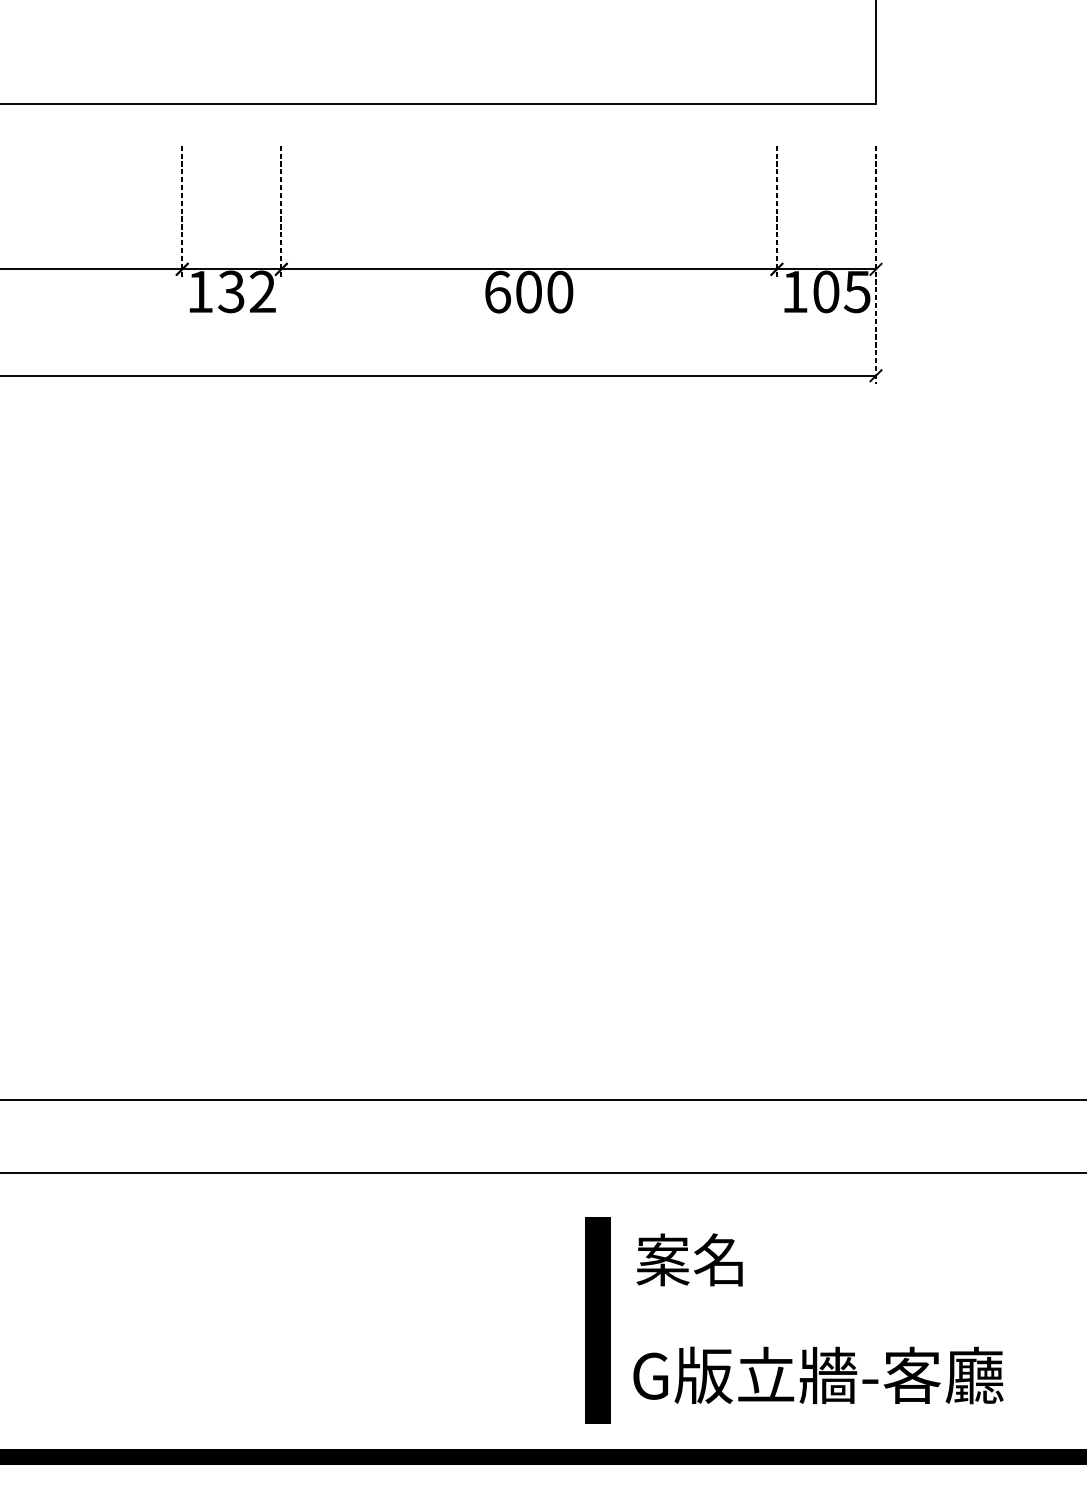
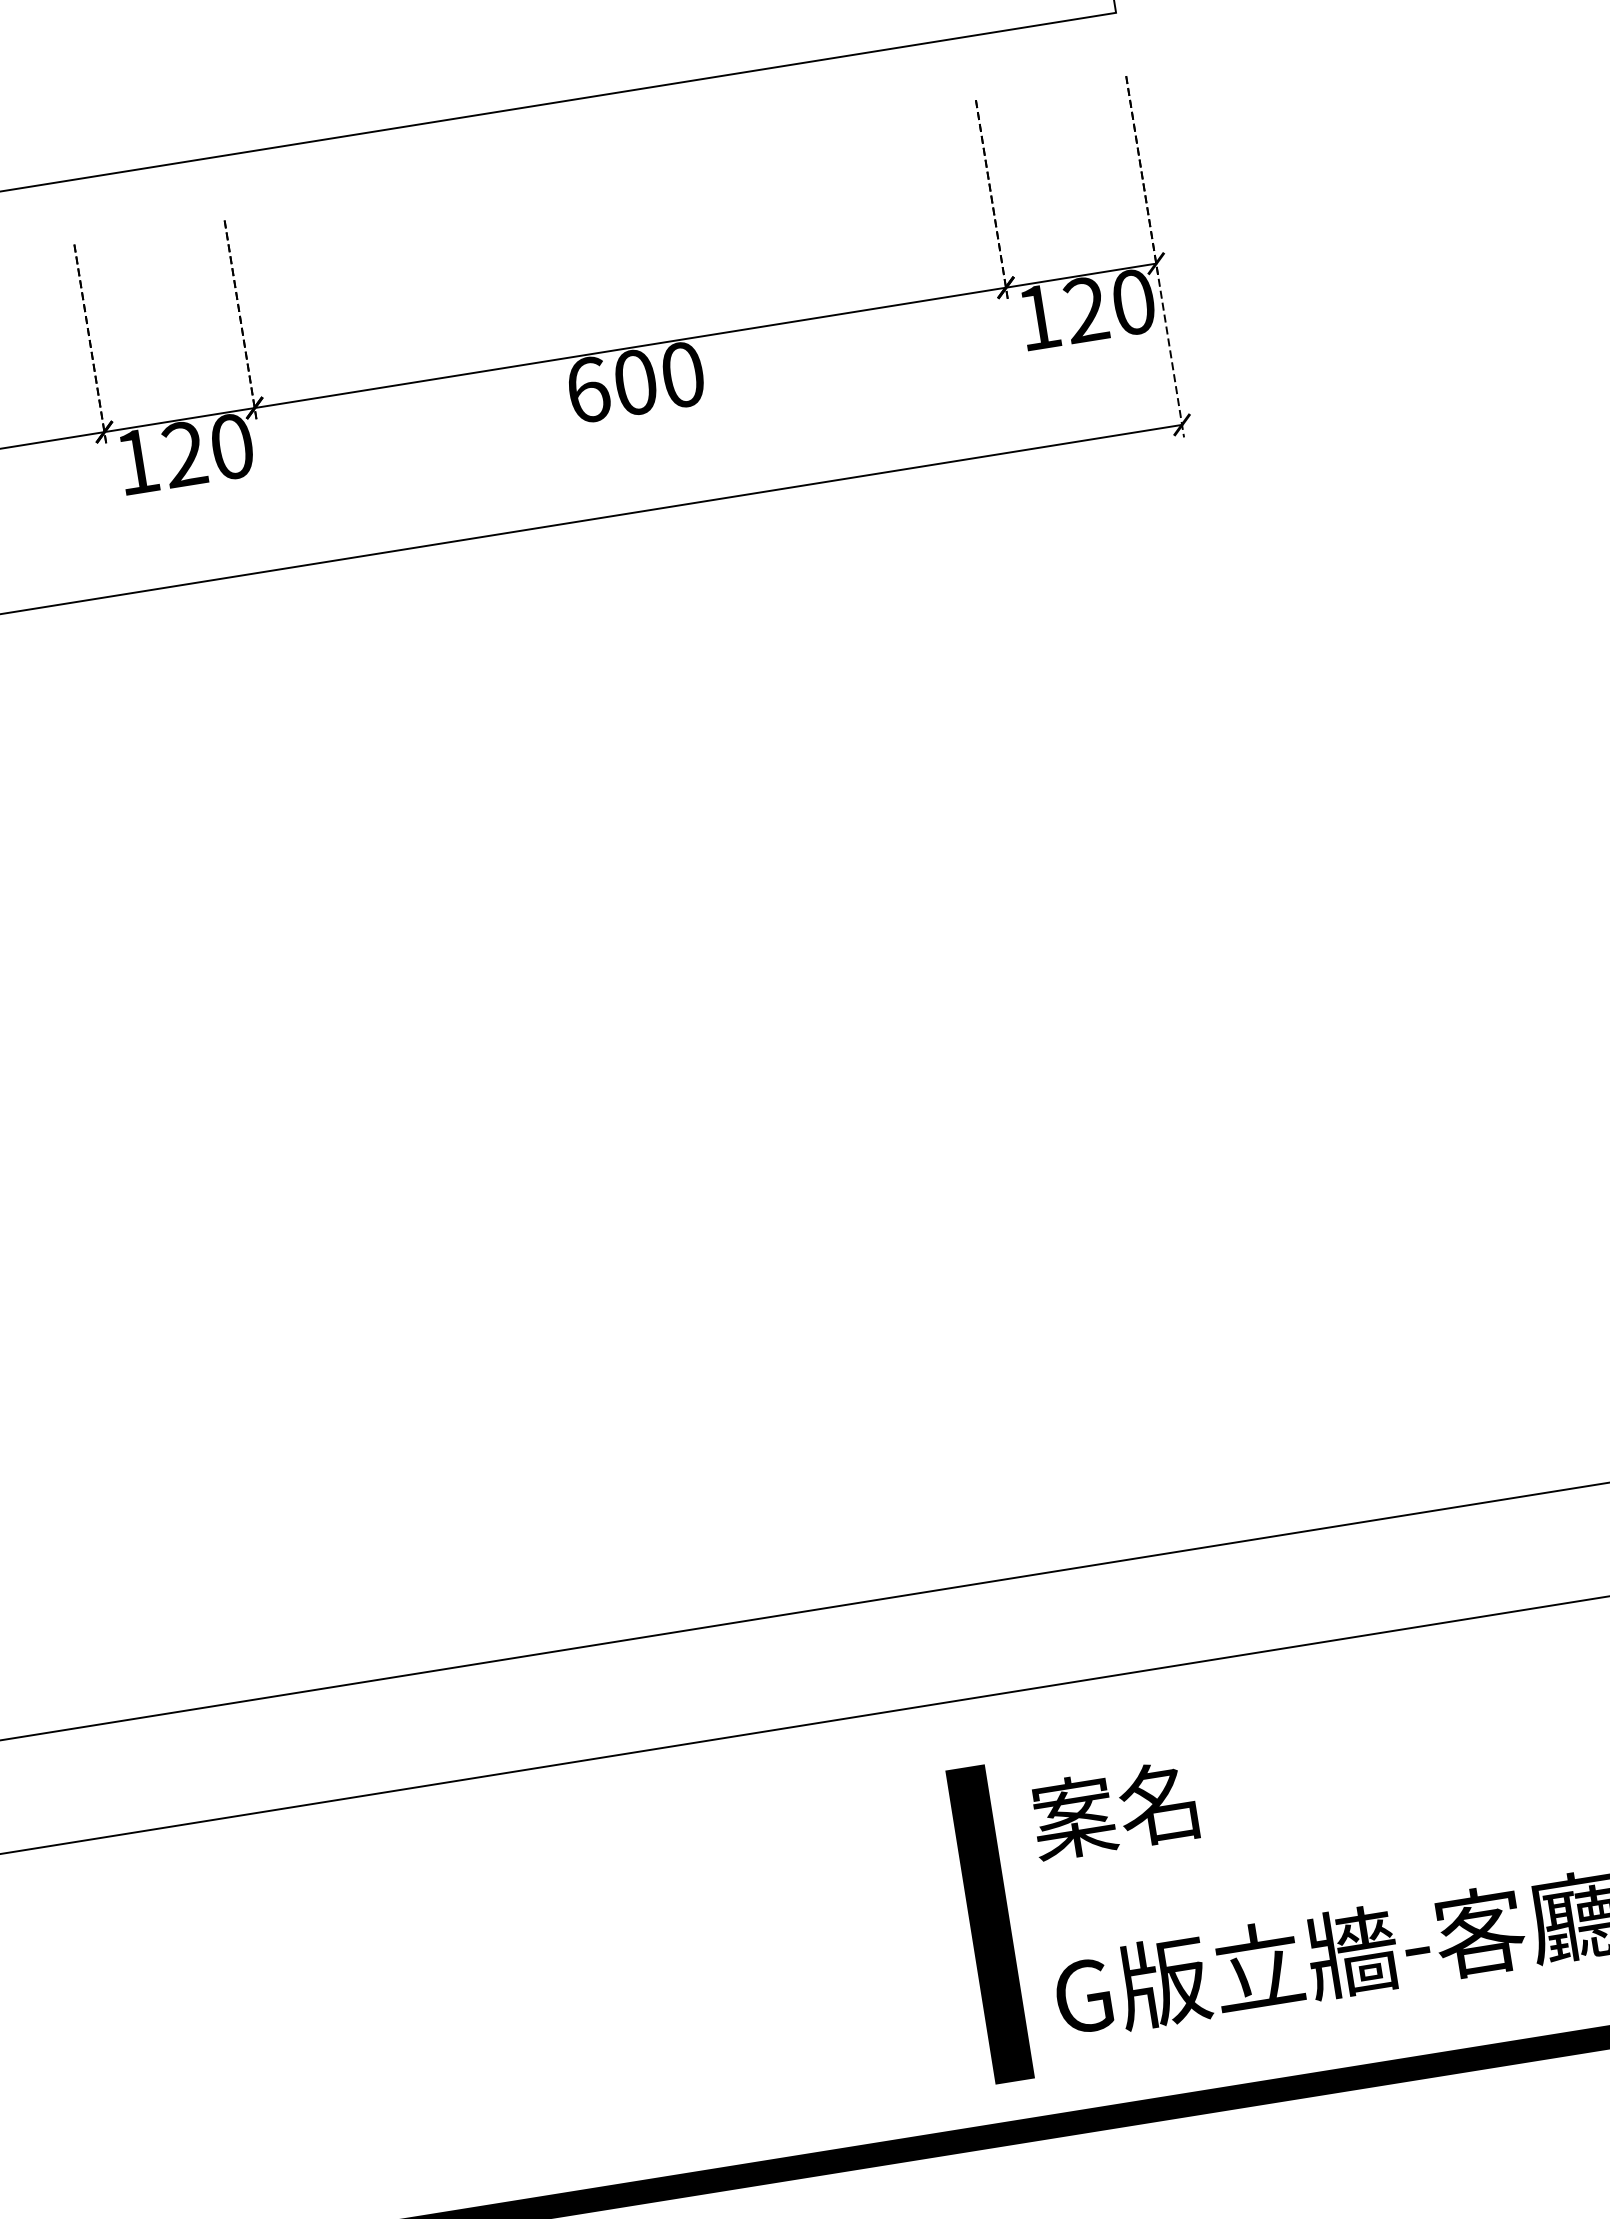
text: (246, 291) -> (207, 450), 132 -> 120
text: (841, 291) -> (1109, 305), 105 -> 120

